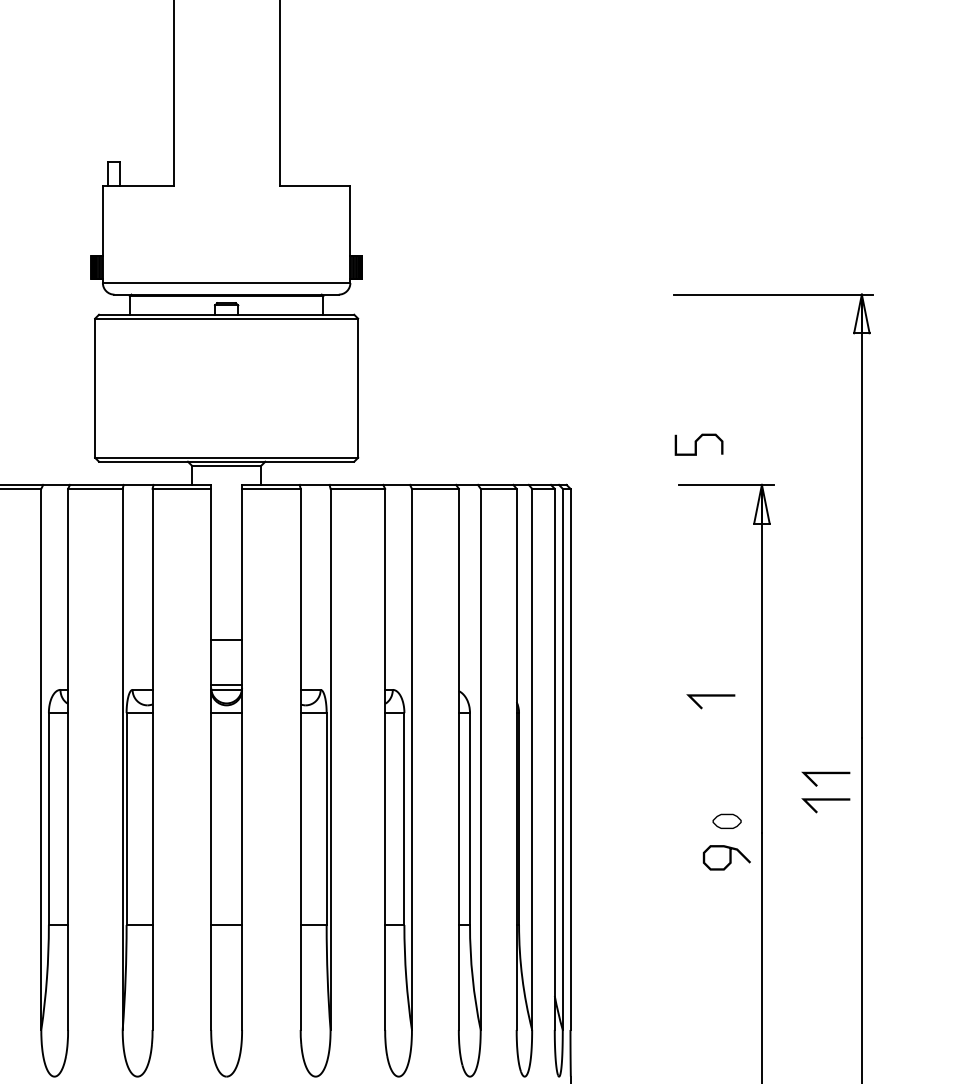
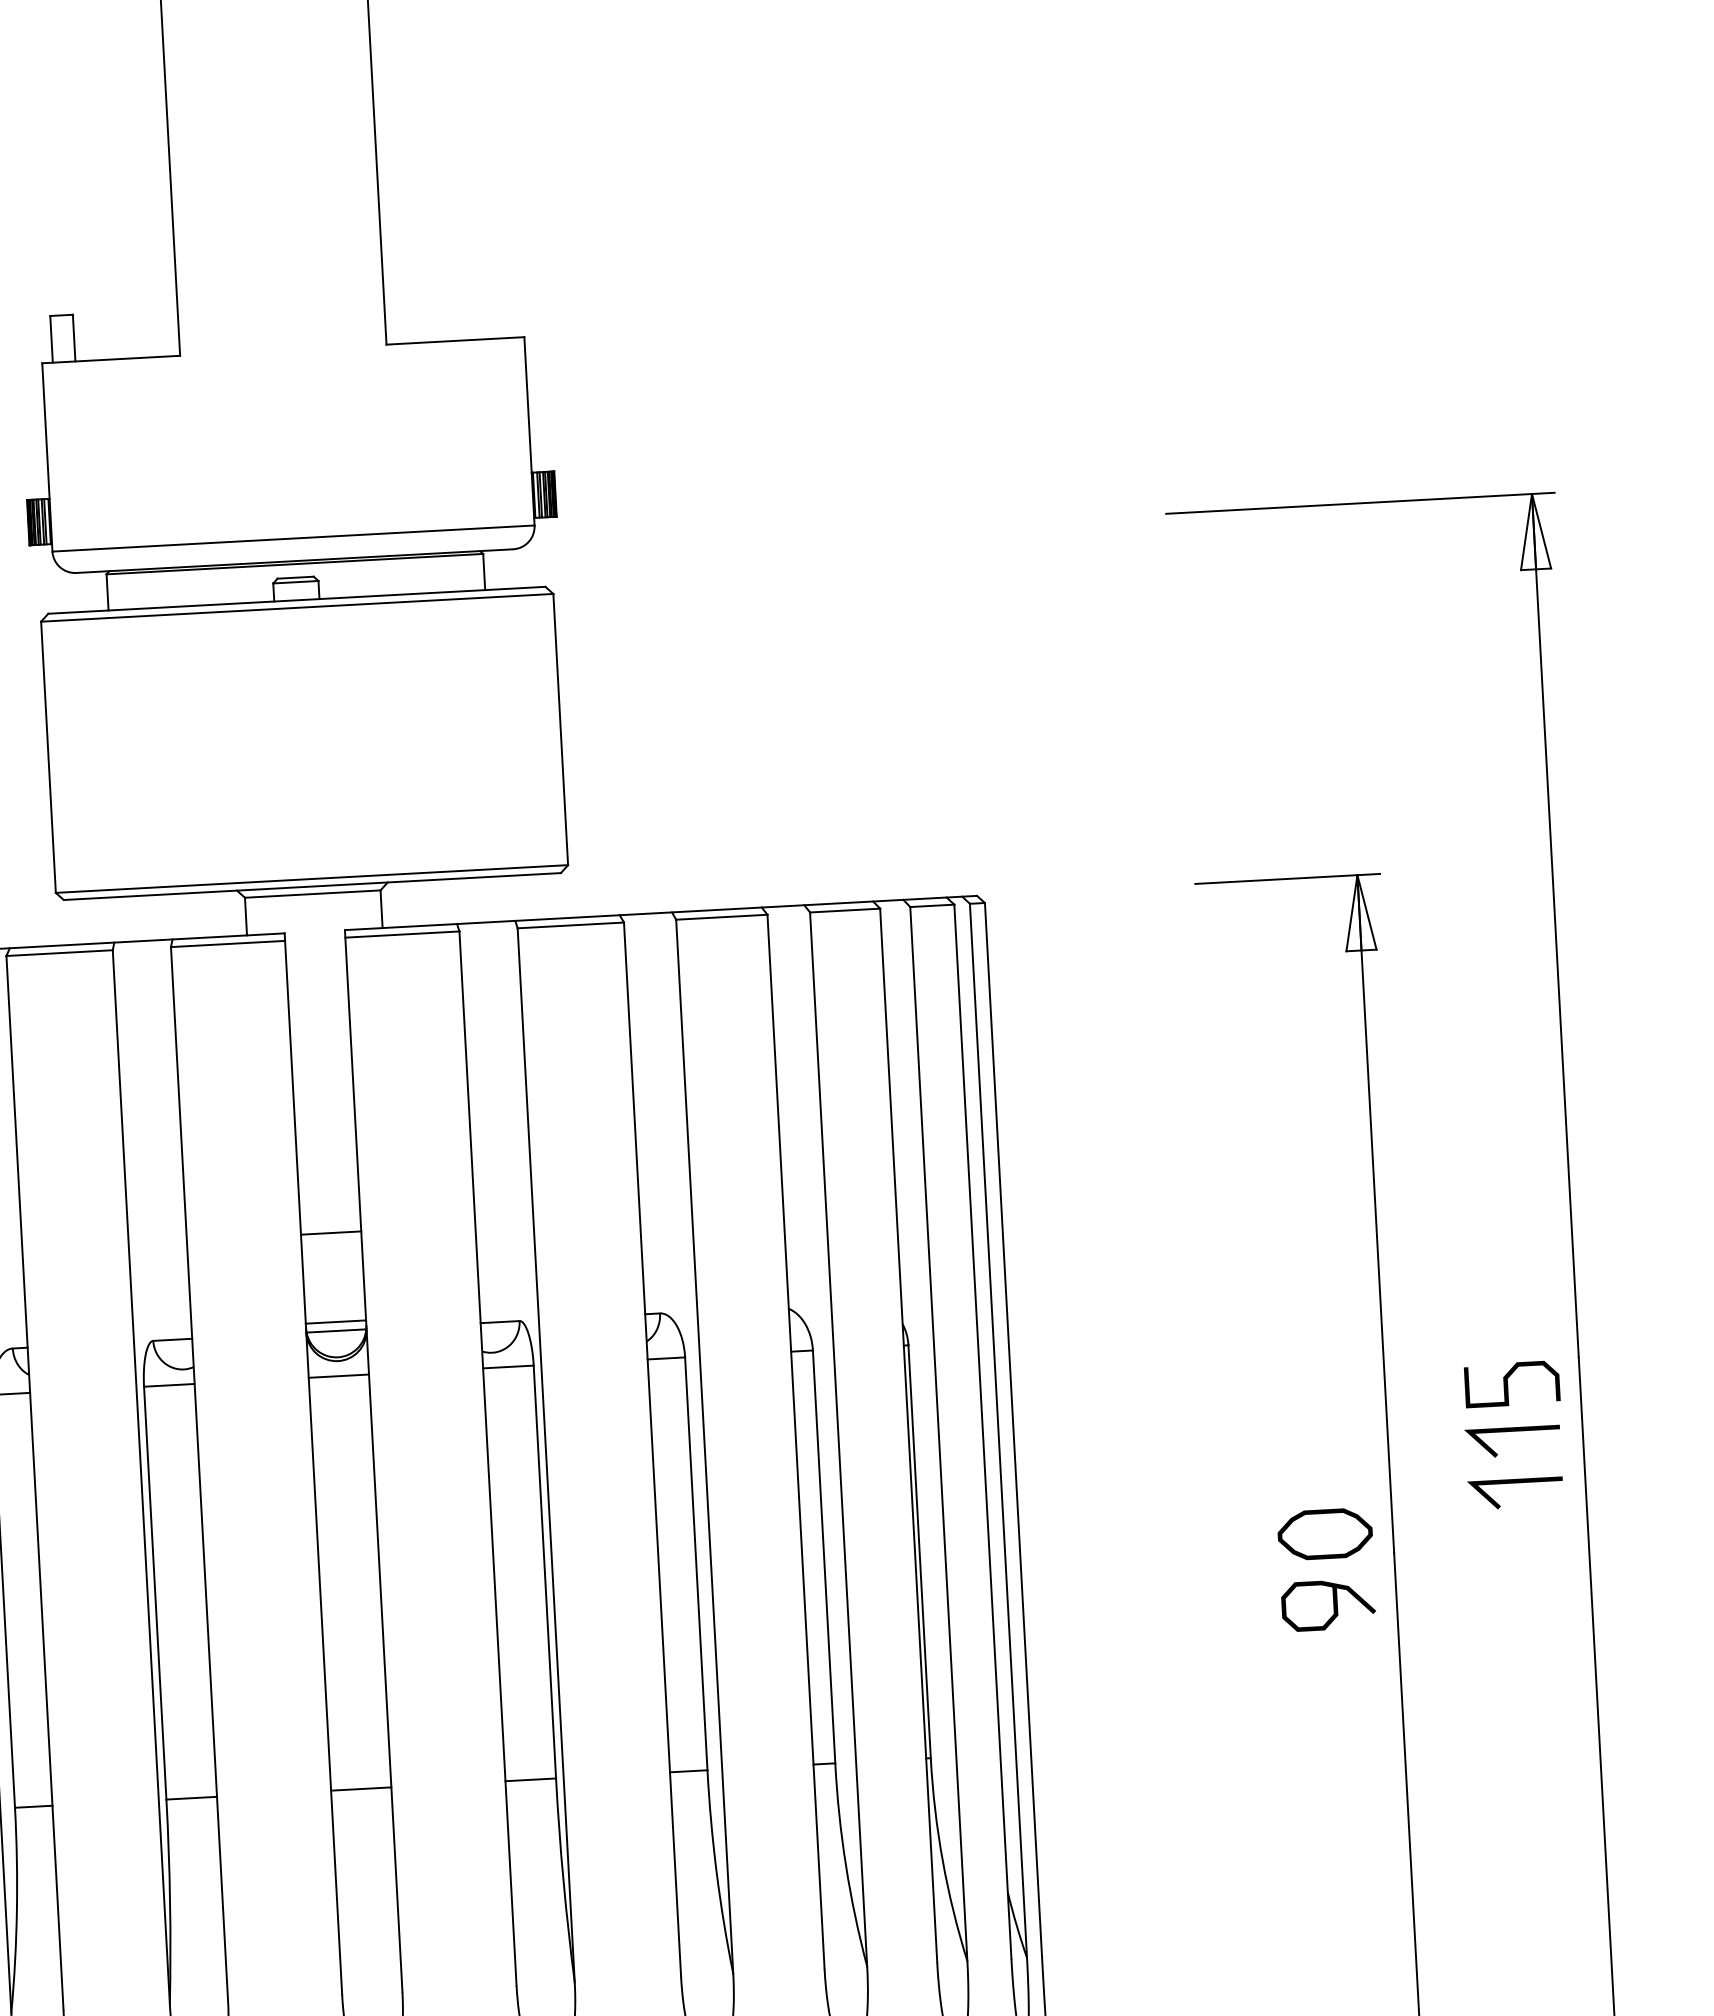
curve: (696, 444) -> (1507, 1383), moved
line: (710, 696) -> (1279, 1292), removed
part: (726, 821) -> (1323, 1534), size x1.67

